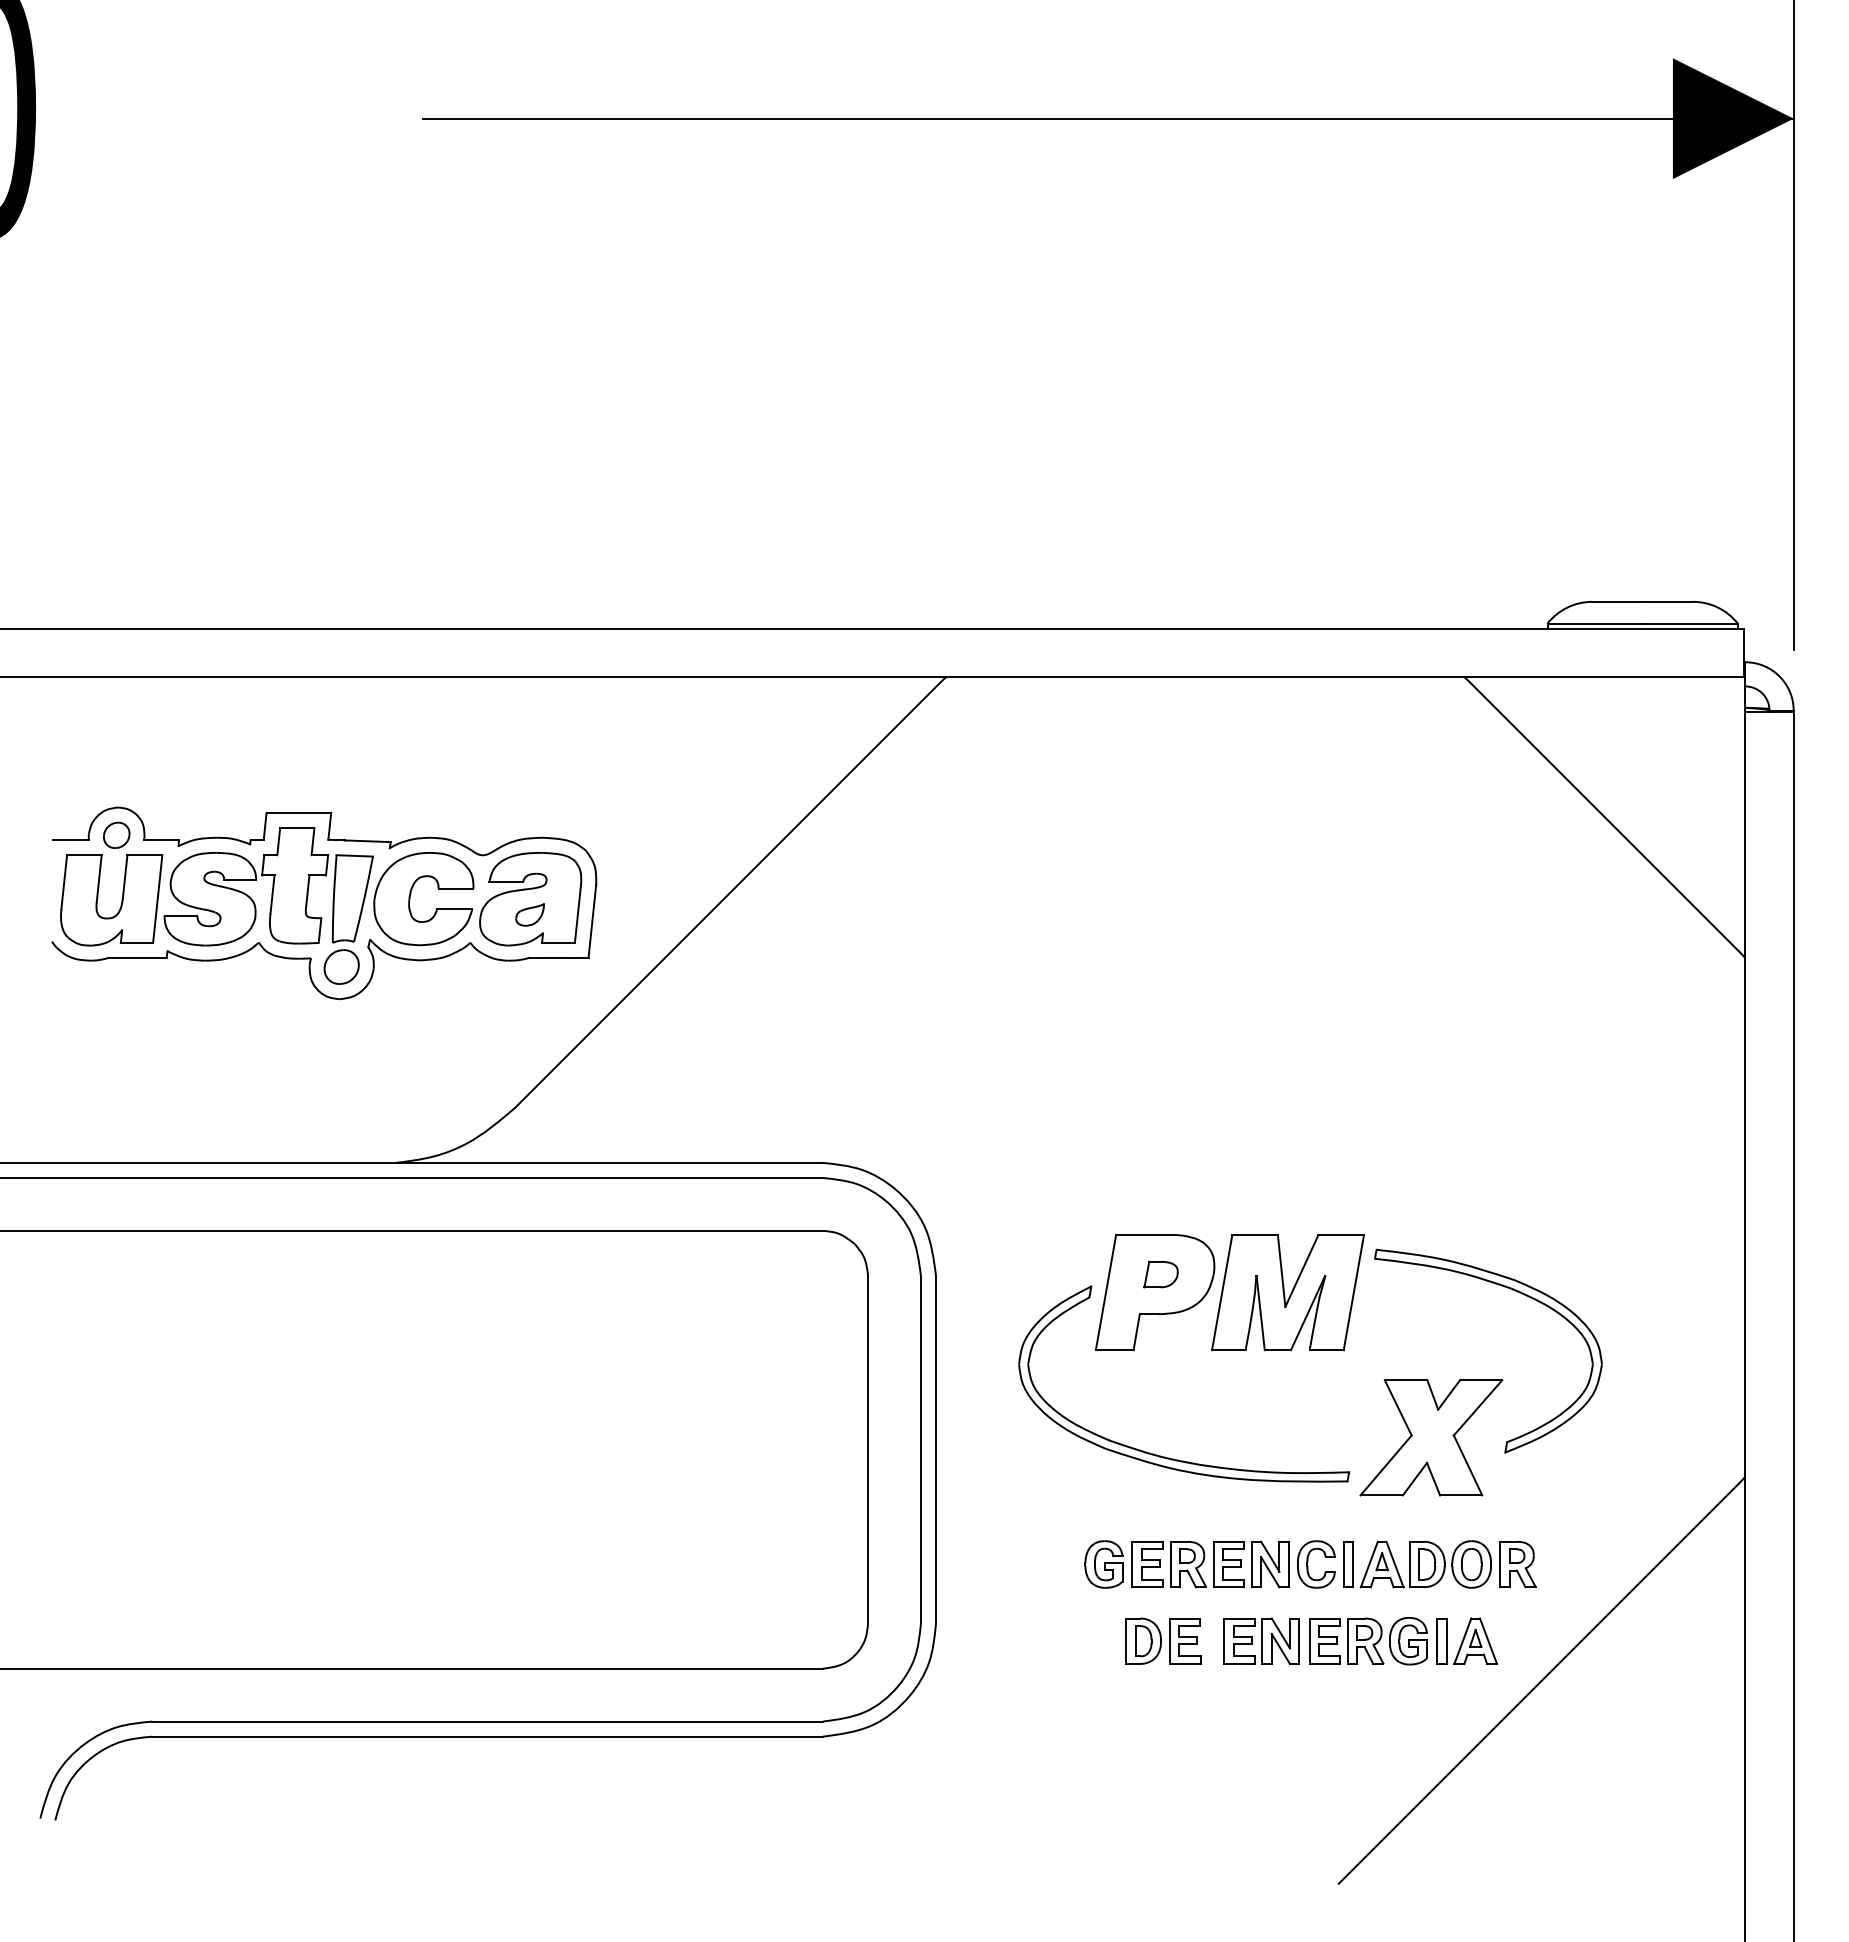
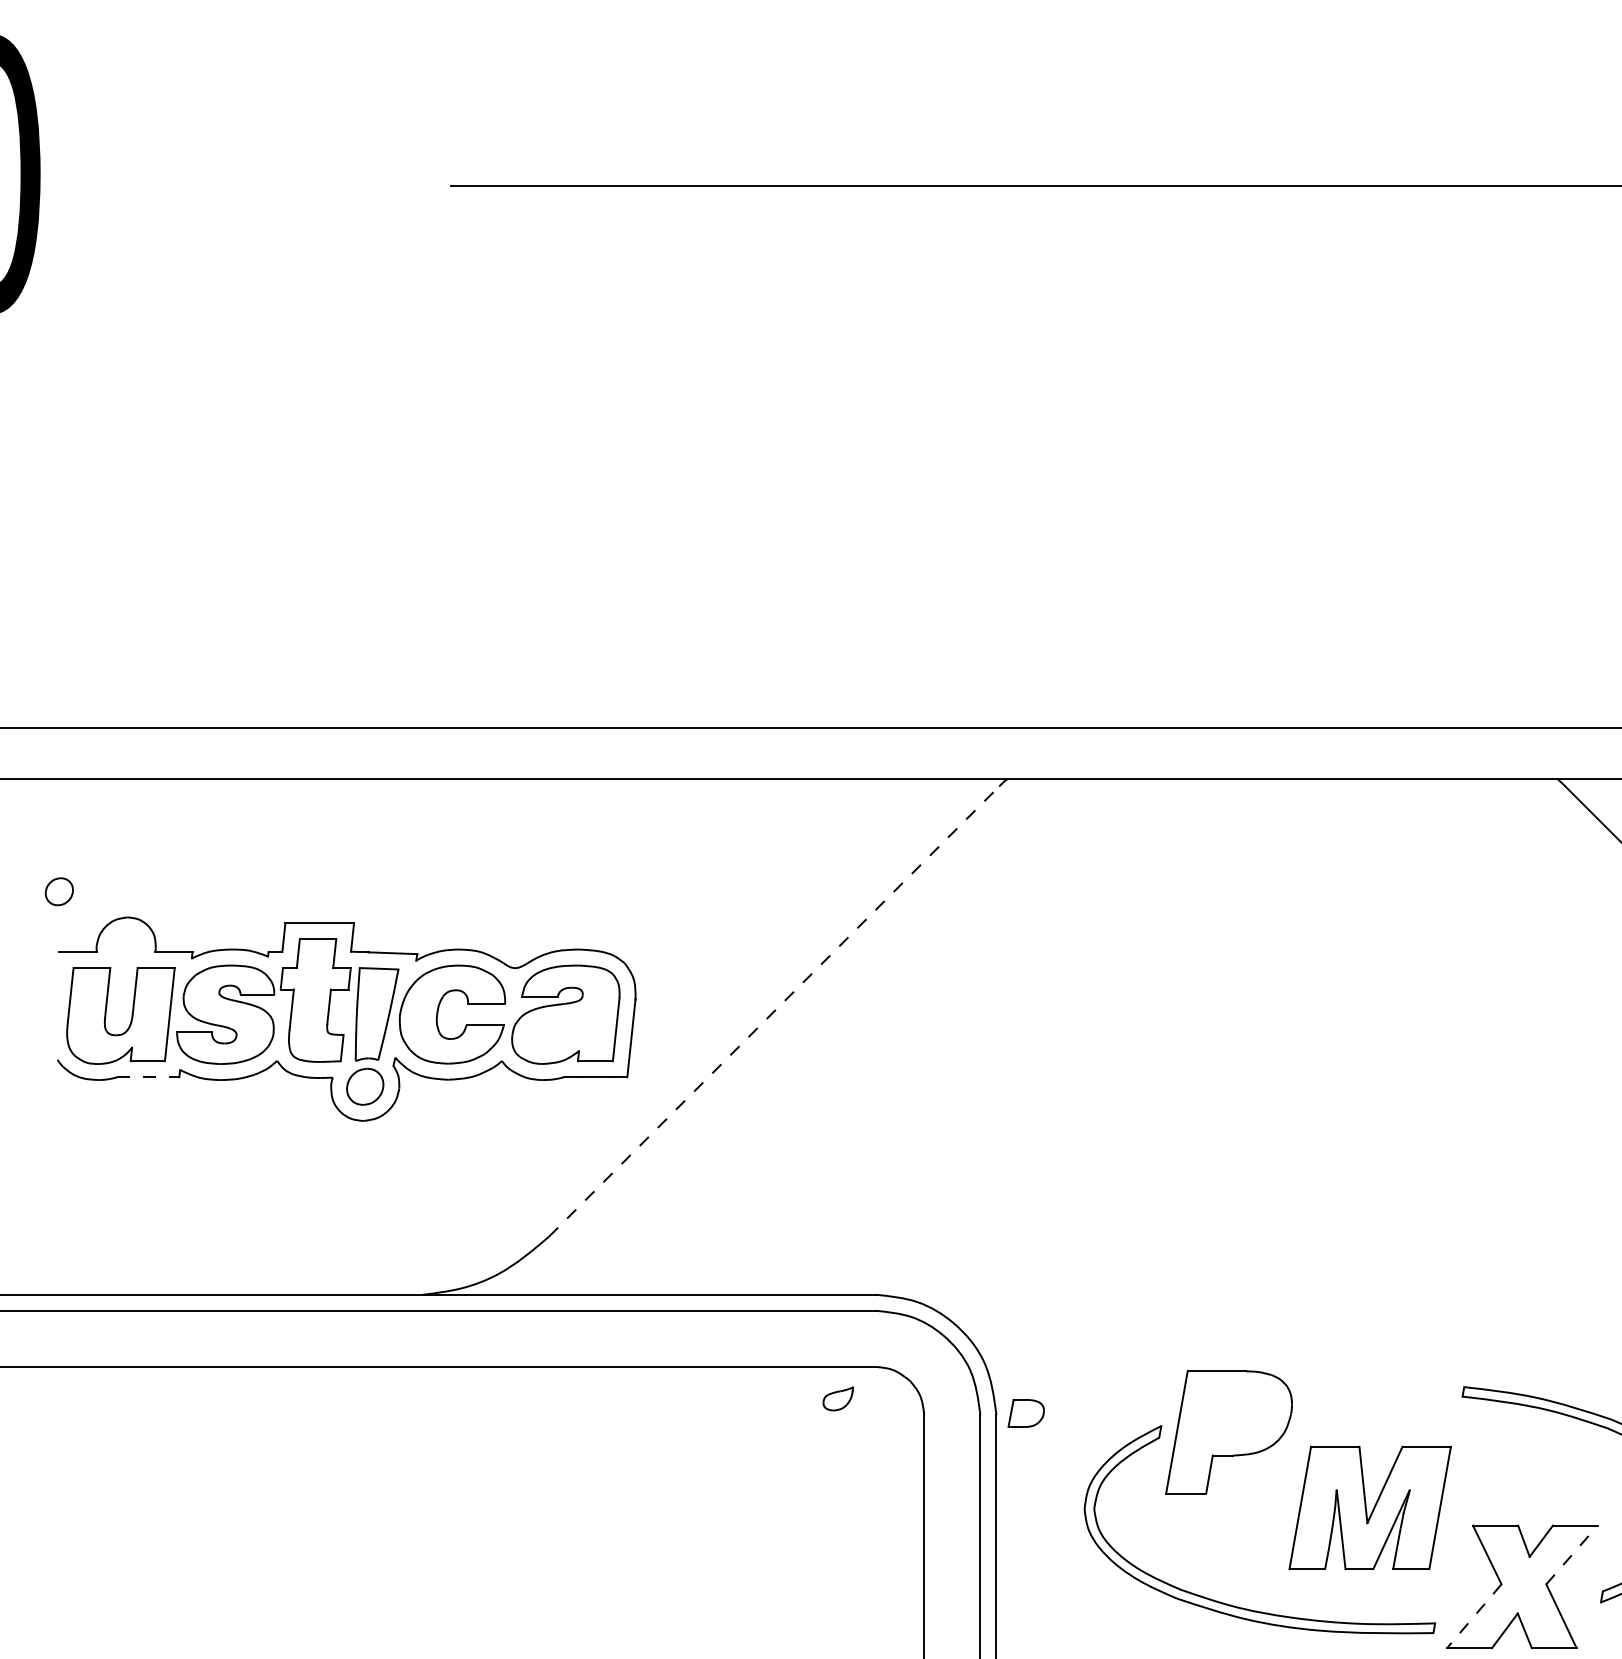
part: (116, 834) -> (59, 890), moved
line: (726, 896) -> (773, 1011), solid -> dashed
part: (529, 914) -> (837, 1398), moved
line: (137, 958) -> (148, 1077), solid -> dashed
part: (1160, 1274) -> (1025, 1413), moved
part: (1287, 1292) -> (1369, 1507), moved
line: (1478, 1407) -> (1572, 1554), solid -> dashed
line: (1385, 1465) -> (1473, 1616), solid -> dashed

